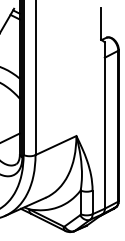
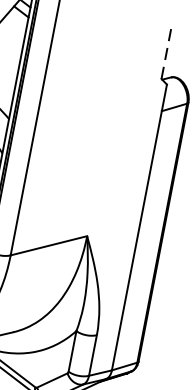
line: (101, 23) -> (167, 51), solid -> dashed

